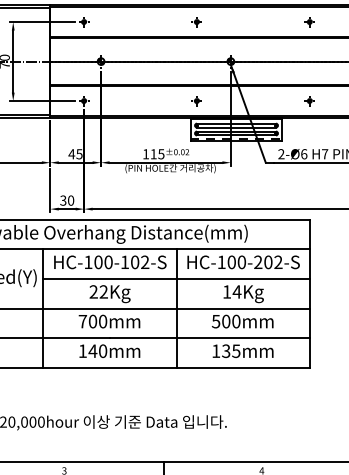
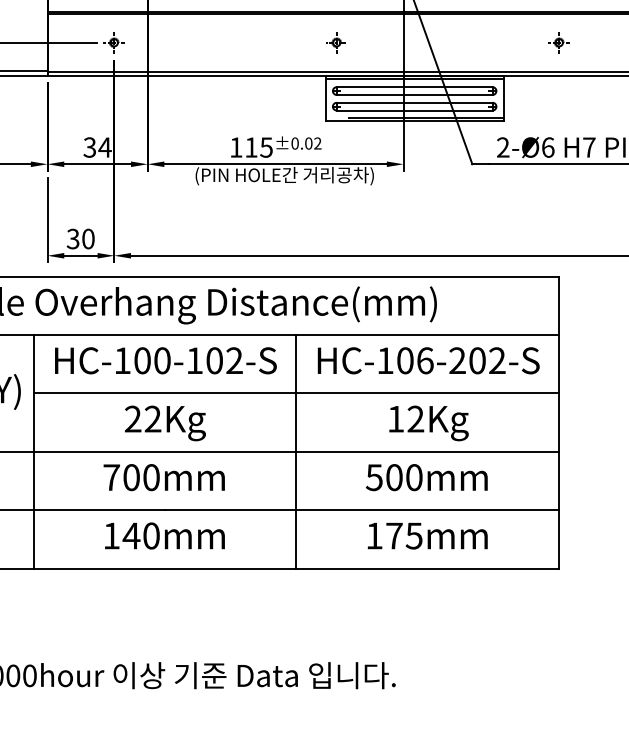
text: (75, 154) -> (97, 148), 45 -> 34
text: (241, 261) -> (424, 359), HC-100-202-S -> HC-106-202-S
text: (236, 291) -> (414, 418), 14Kg -> 12Kg
text: (226, 351) -> (394, 536), 135mm -> 175mm

